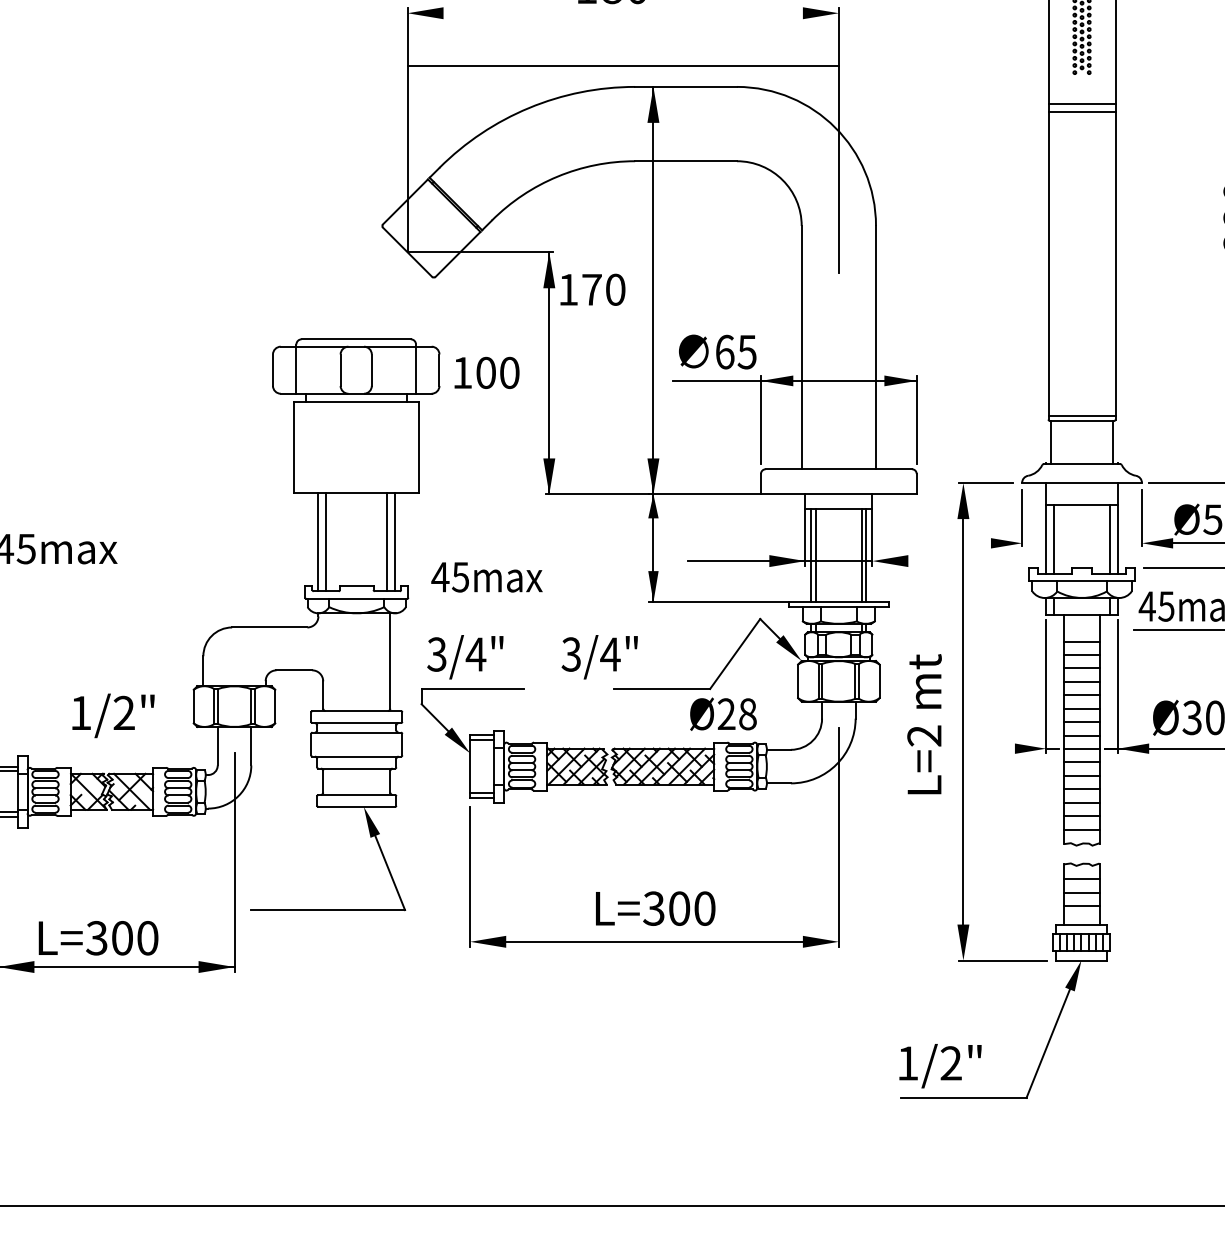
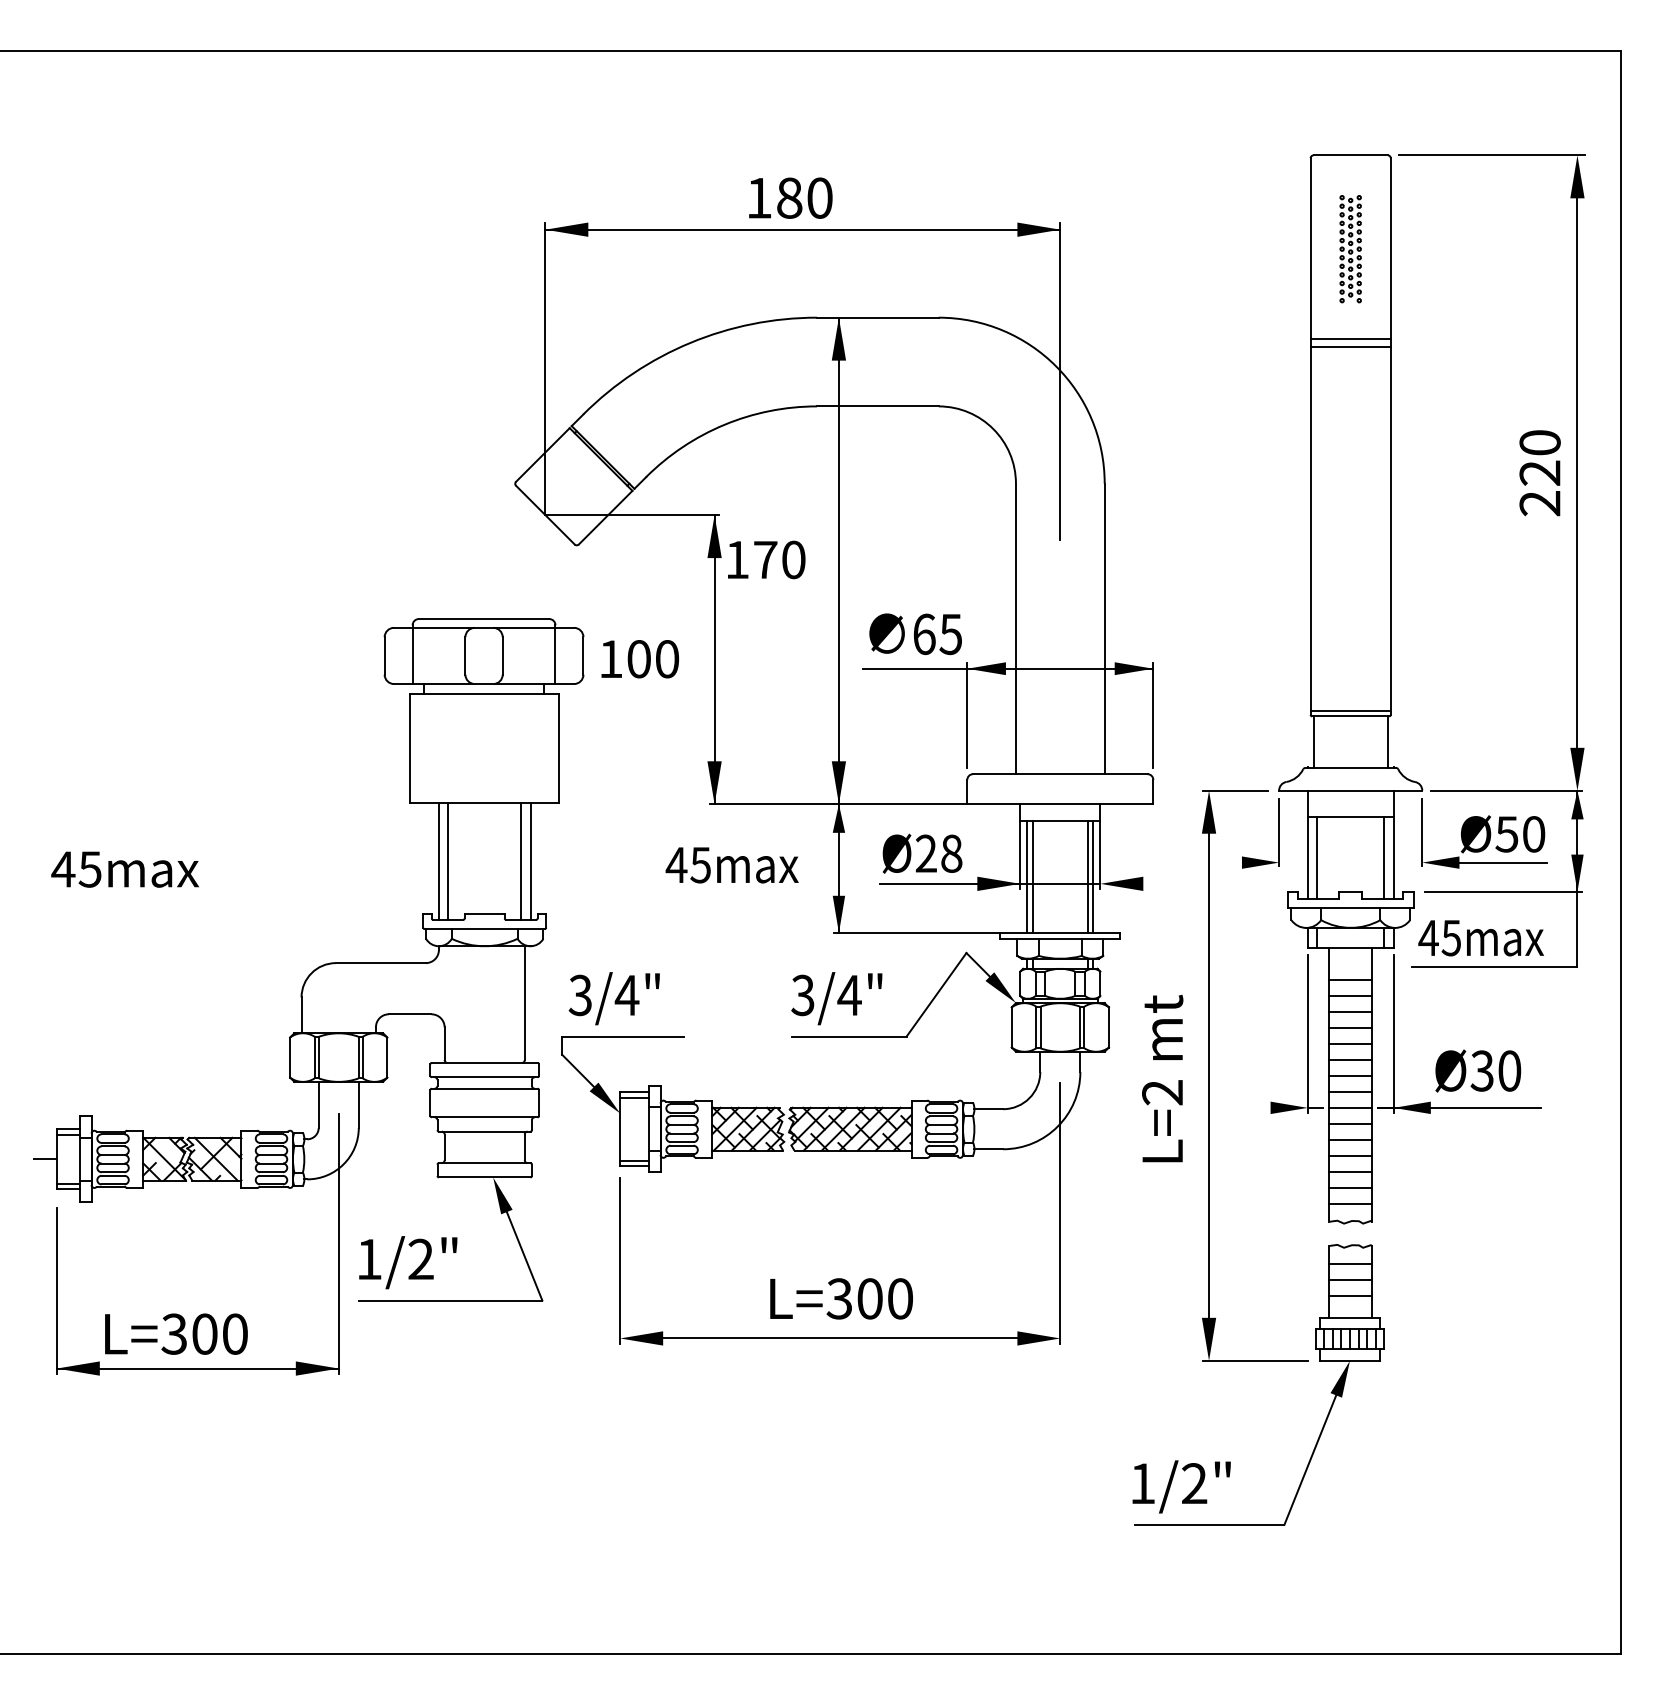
line: (622, 65) -> (802, 229), moved
text: (486, 577) -> (731, 865), moved
text: (599, 657) -> (836, 998), moved
text: (723, 714) -> (922, 853), moved
text: (113, 715) -> (408, 1262), moved

